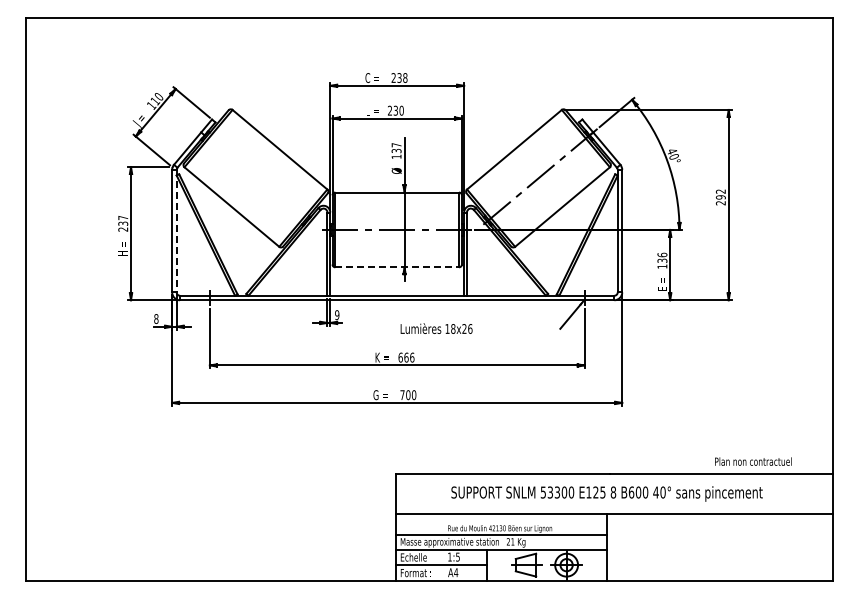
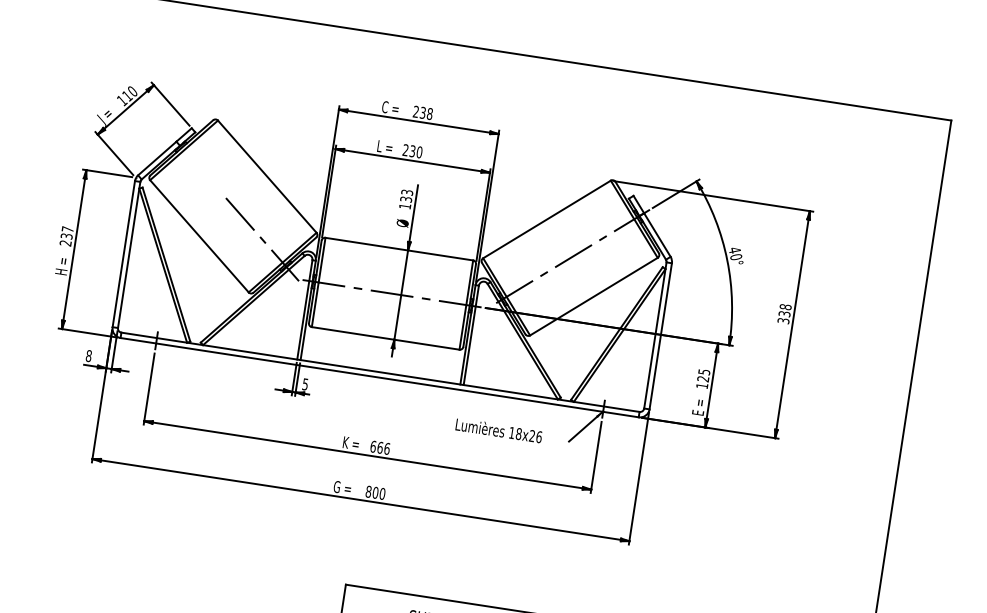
text: (396, 145) -> (407, 192), 137 -> 133
text: (720, 197) -> (784, 314), 292 -> 338
line: (283, 201) -> (262, 239), added
line: (176, 231) -> (128, 255), dashed -> solid
text: (662, 257) -> (703, 375), 136 -> 125
line: (397, 267) -> (385, 338), dashed -> solid
text: (337, 314) -> (305, 383), 9 -> 5
text: (436, 328) -> (498, 430), moved
text: (402, 395) -> (368, 492), 700 -> 800

